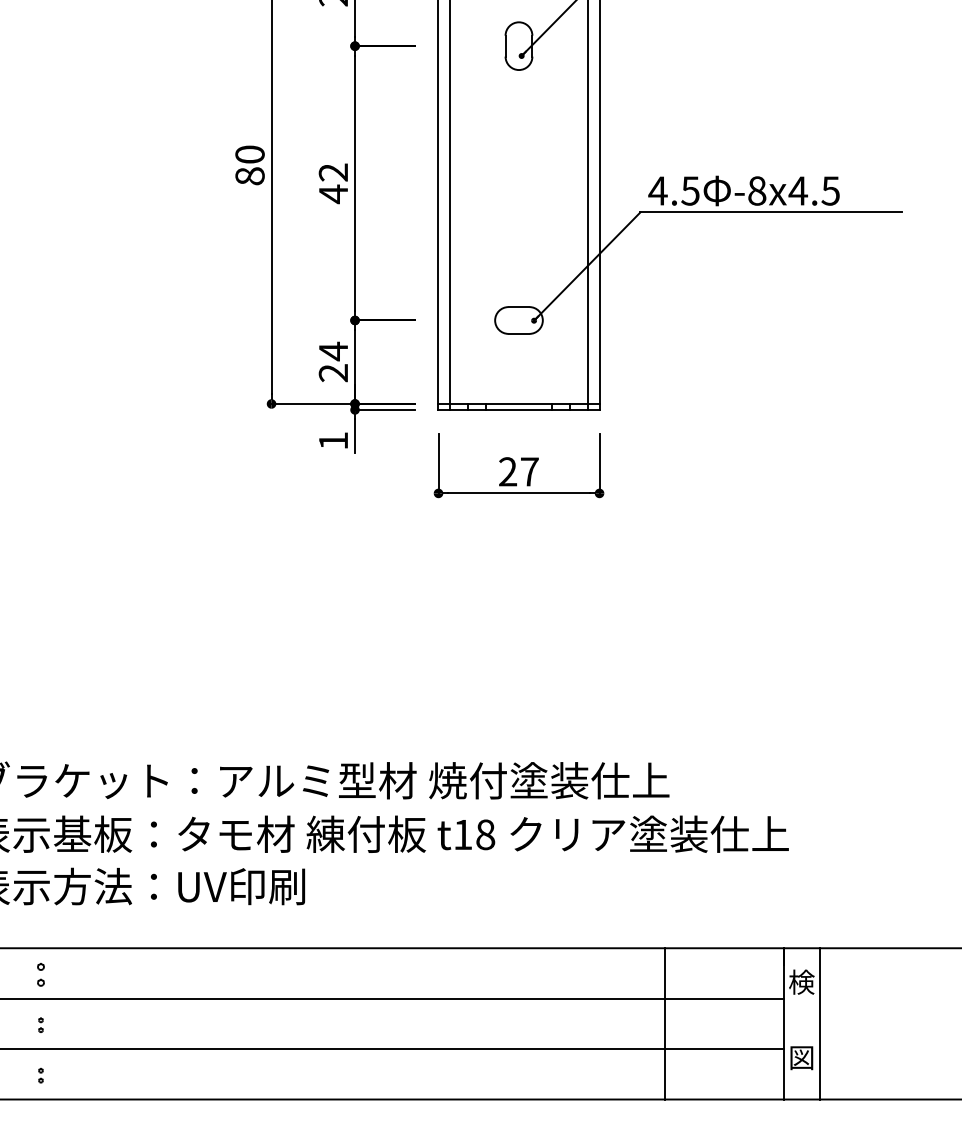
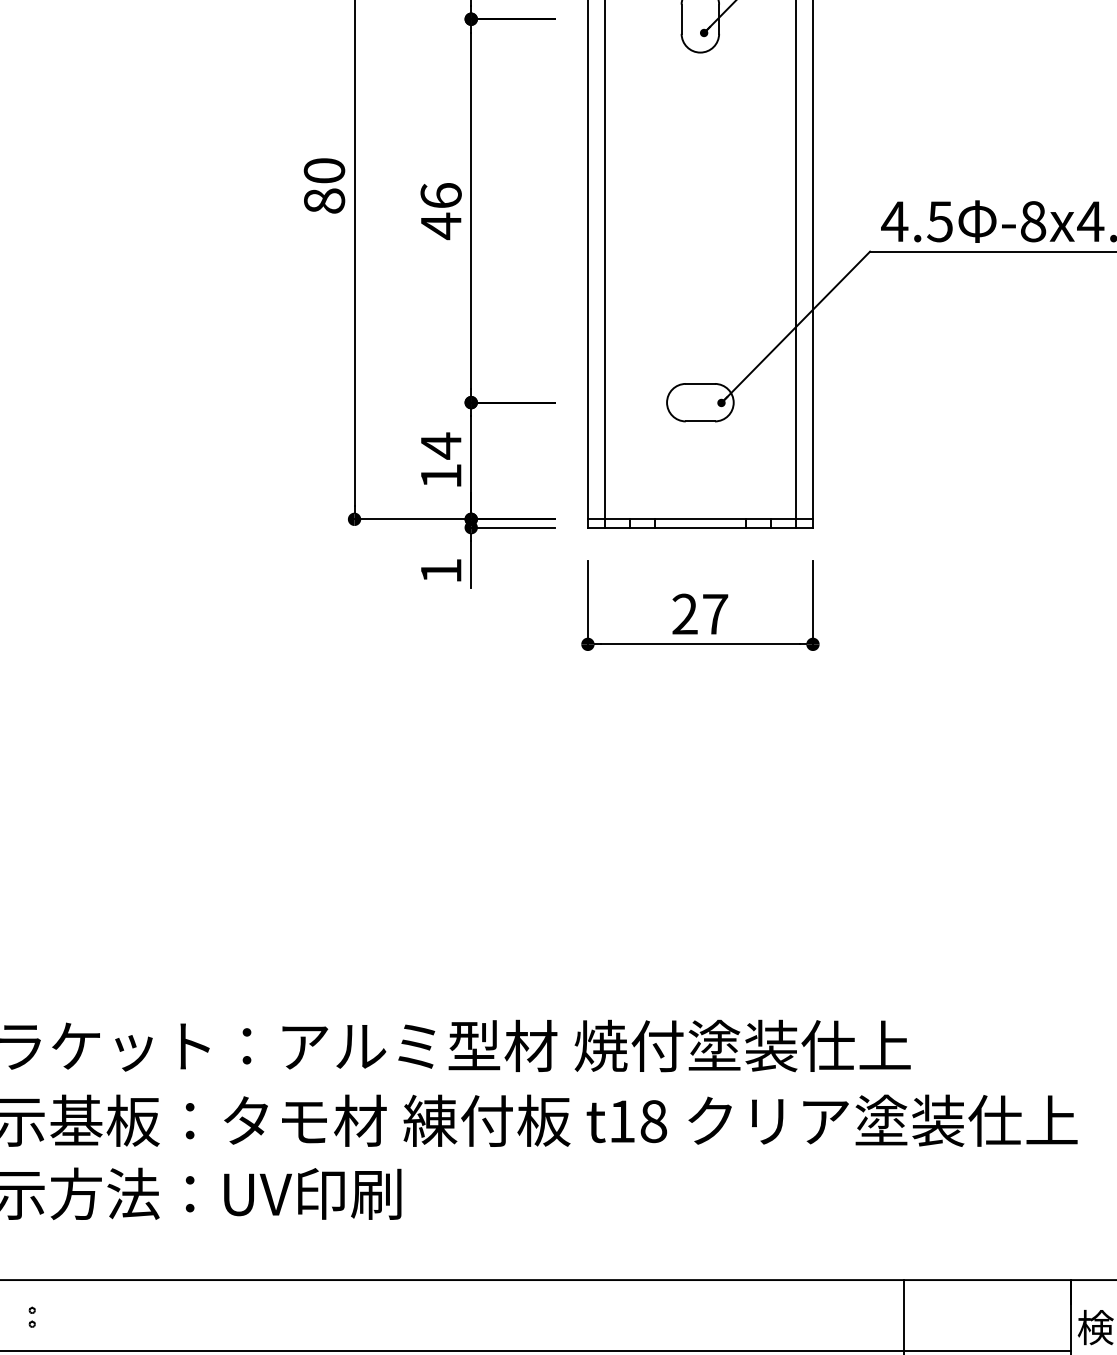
text: (333, 172) -> (441, 195), 42 -> 46
text: (332, 373) -> (439, 476), 24 -> 14
part: (40, 974) -> (31, 1316), size x0.62

